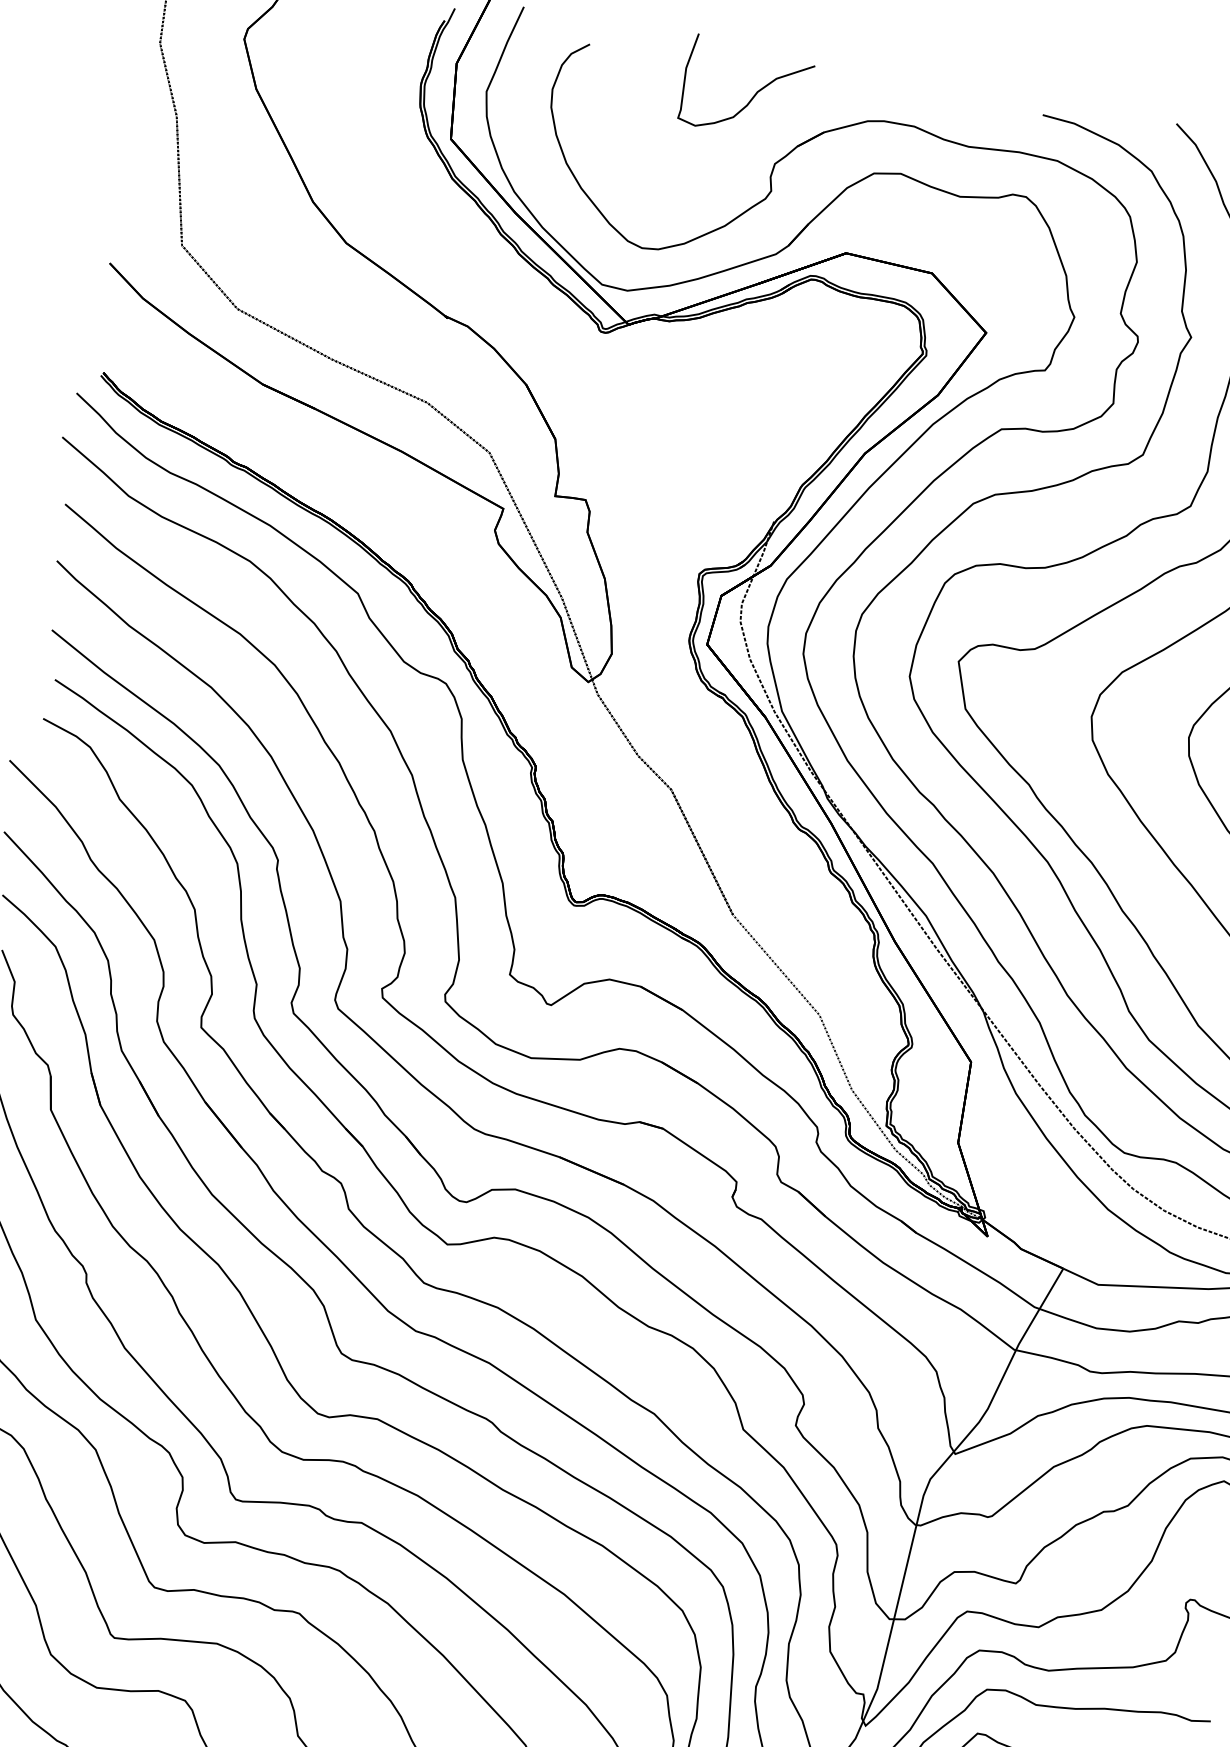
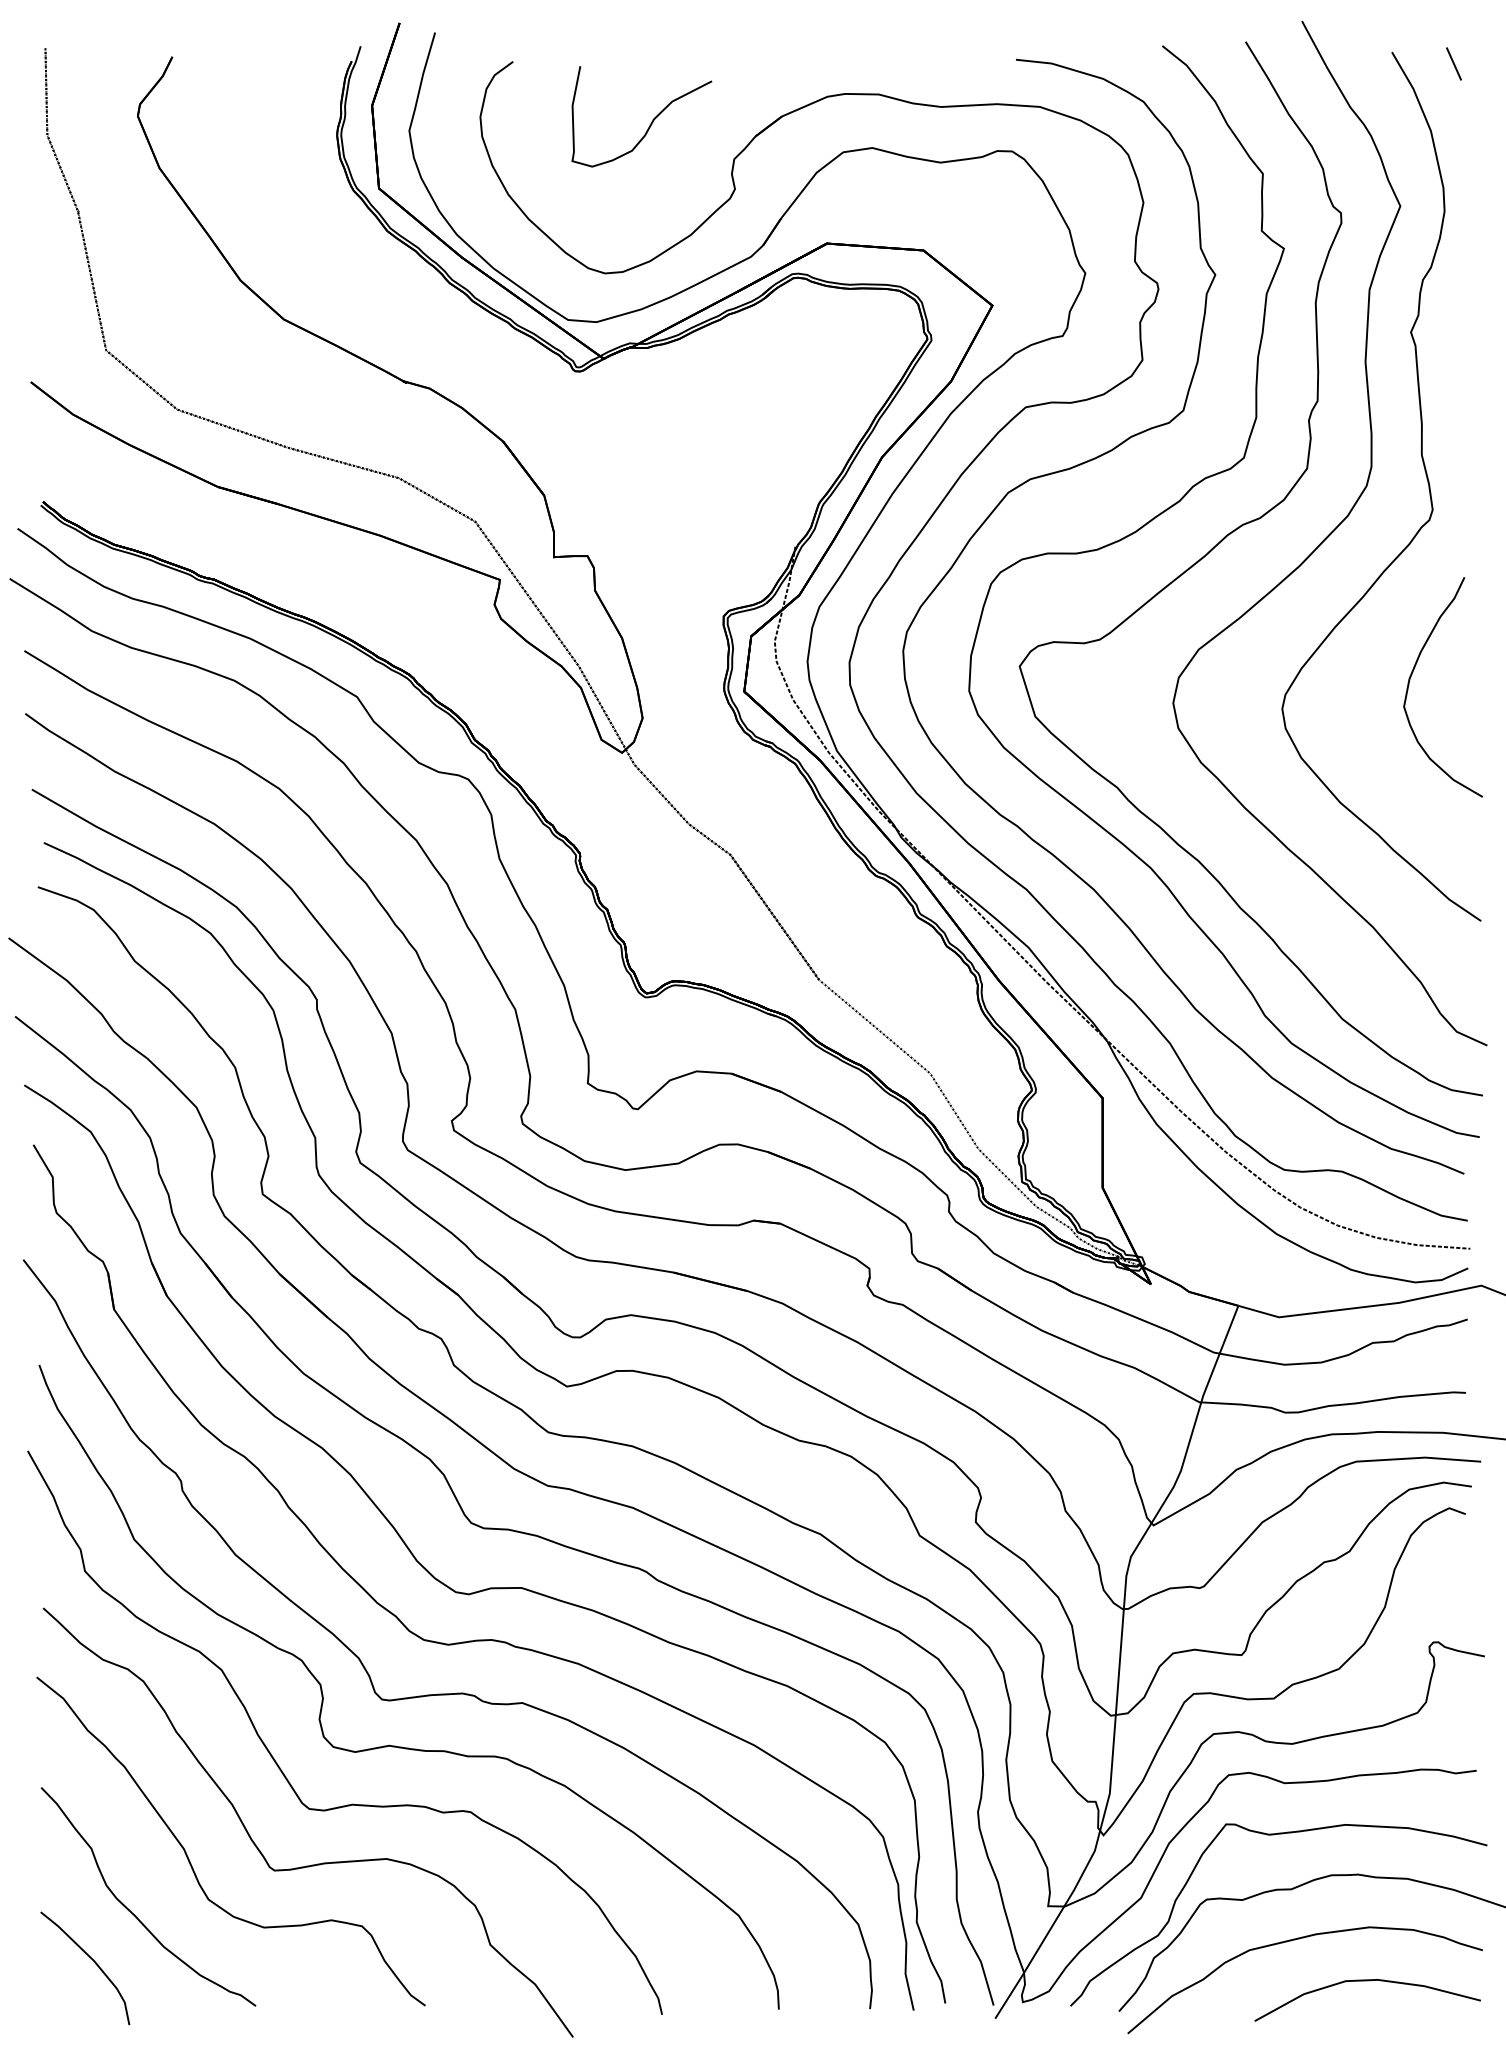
part: (755, 93) -> (651, 121), moved

